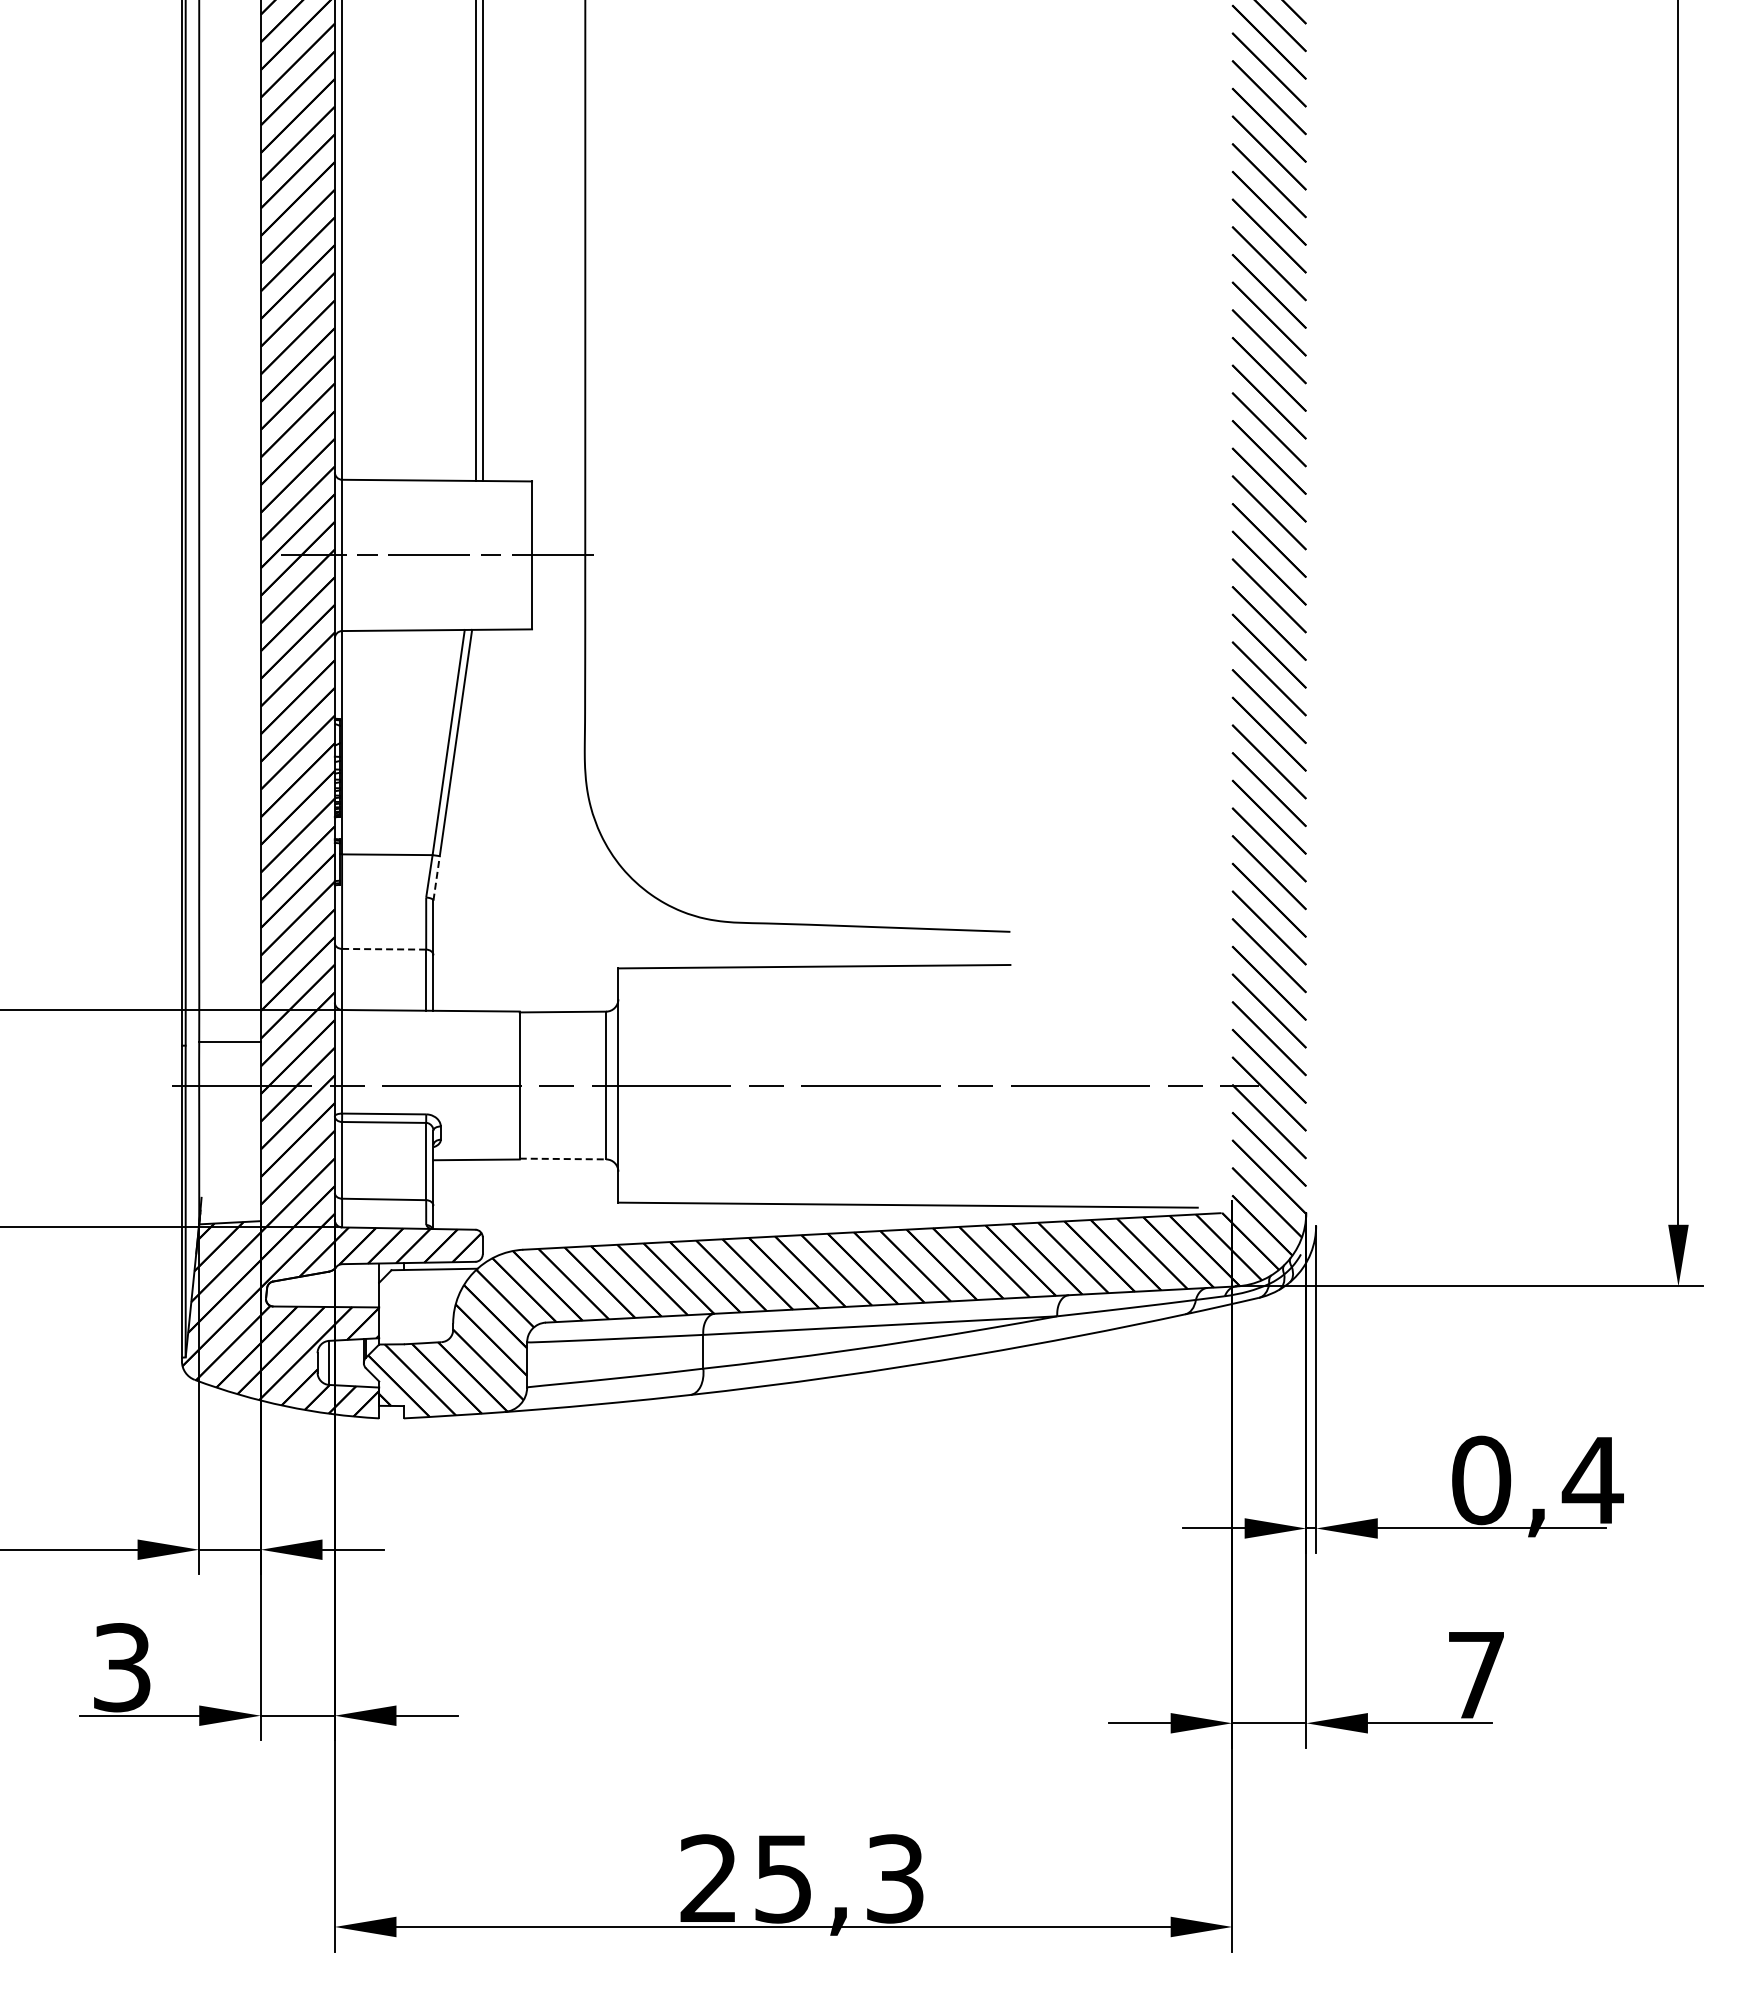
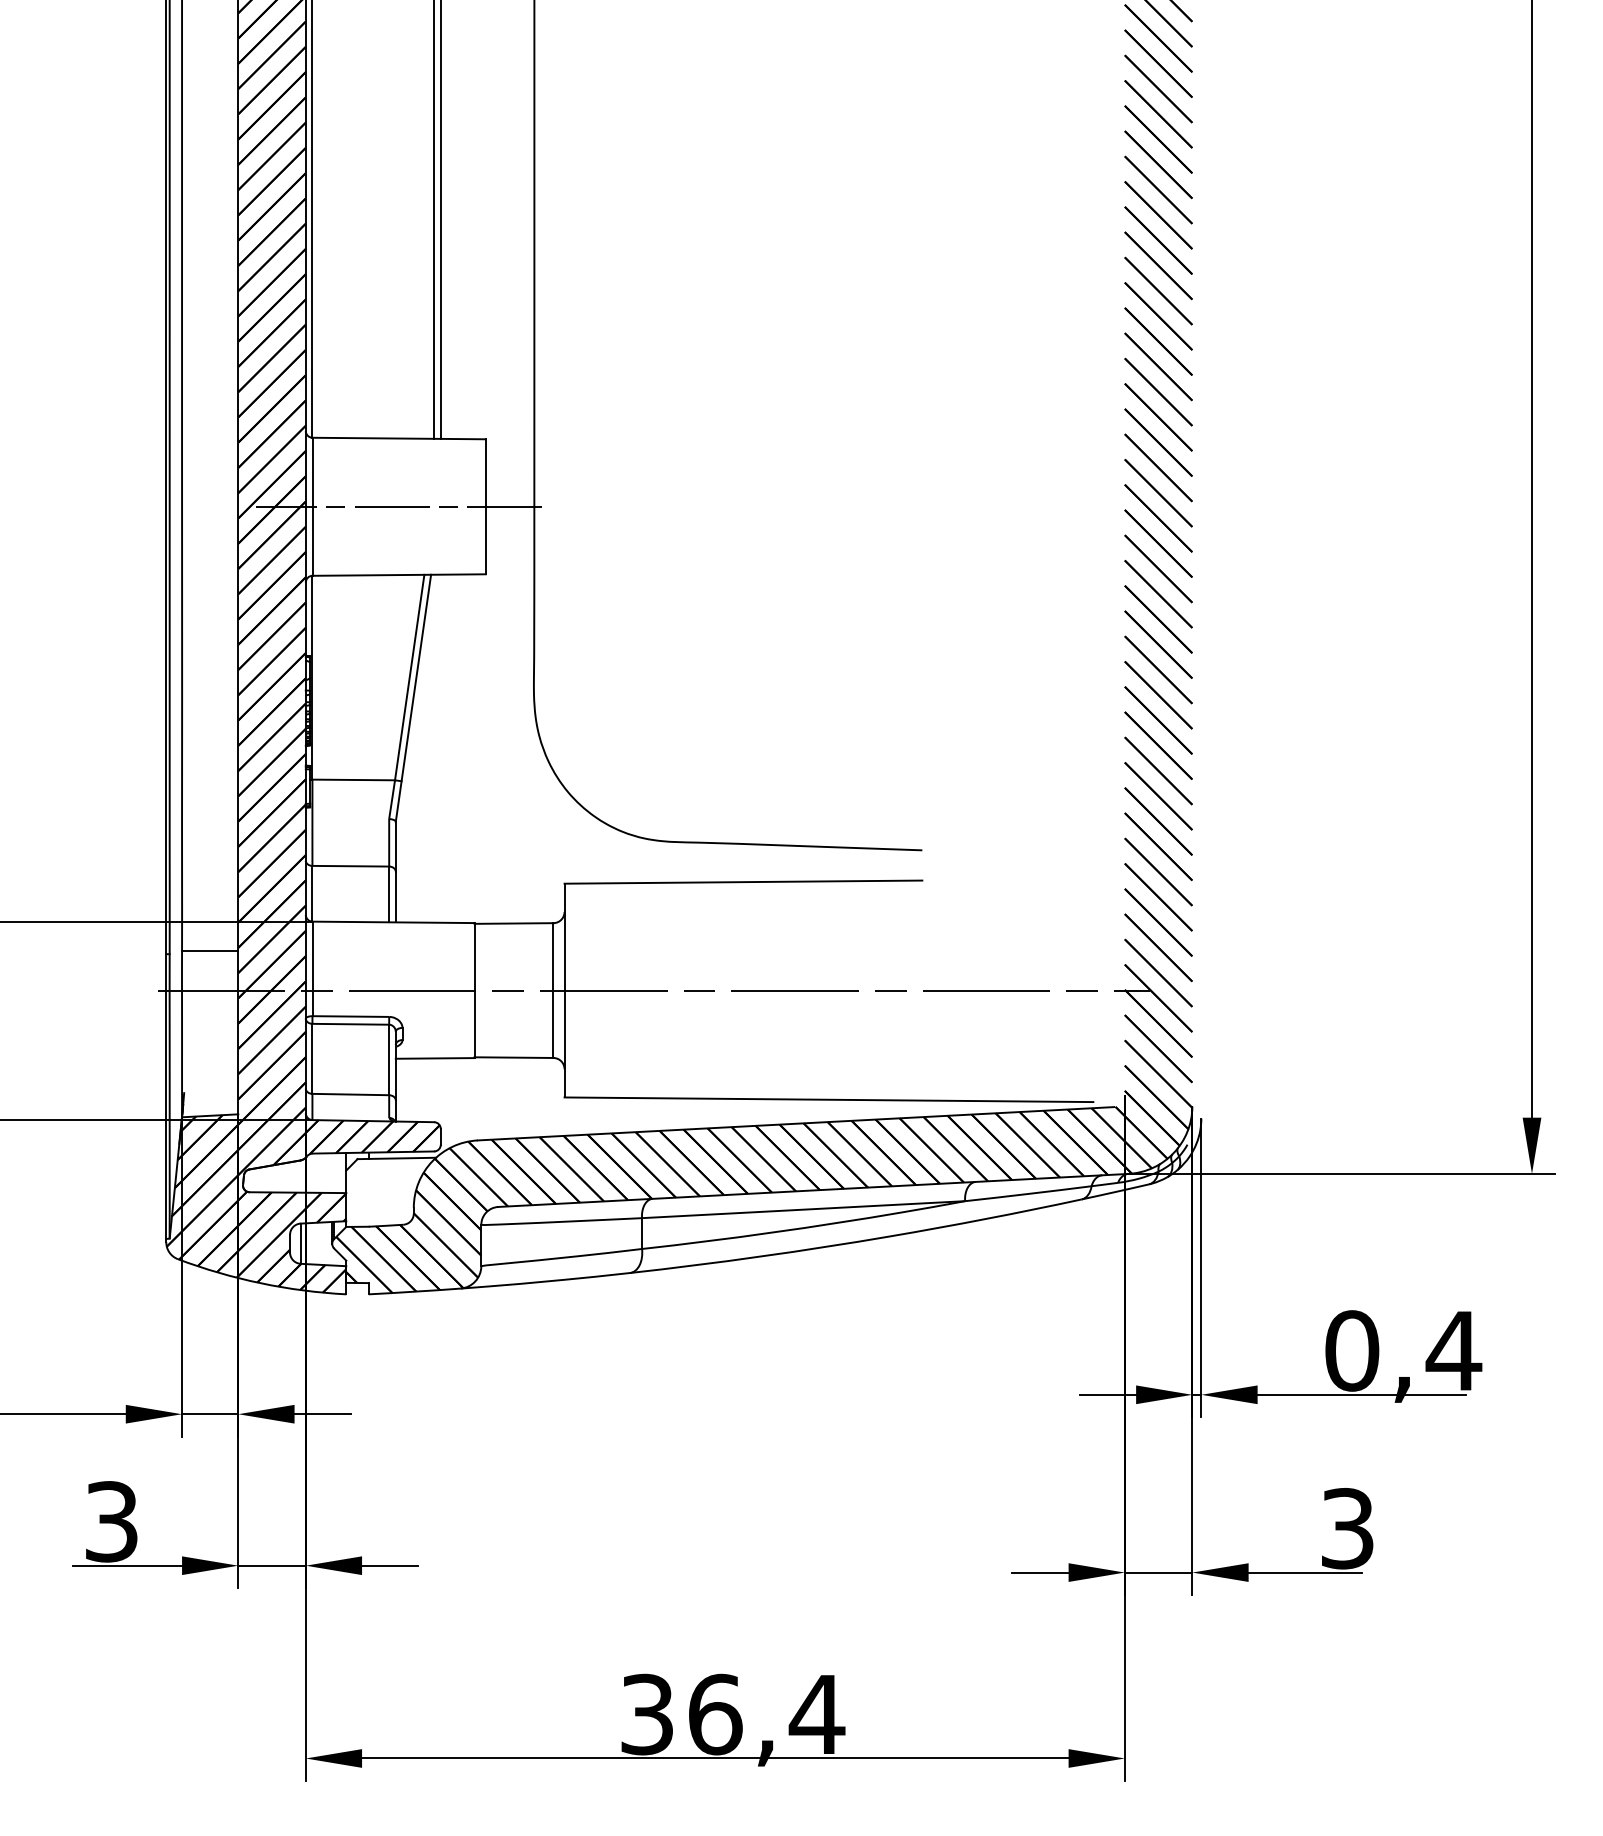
line: (436, 877) -> (398, 800), dashed -> solid
line: (384, 949) -> (351, 866), dashed -> solid
line: (563, 1159) -> (514, 1058), dashed -> solid
text: (1476, 1674) -> (1347, 1528), 7 -> 3
text: (803, 1878) -> (733, 1714), 25,3 -> 36,4

